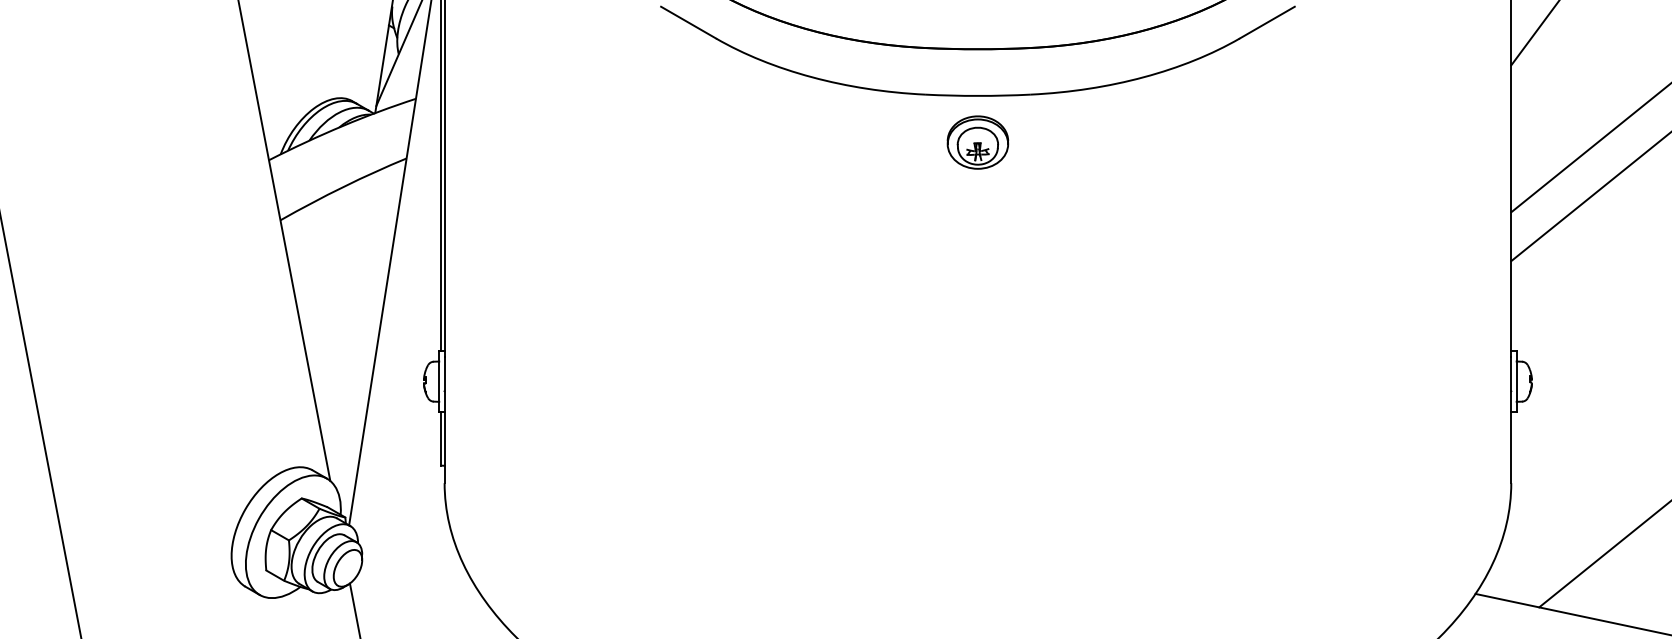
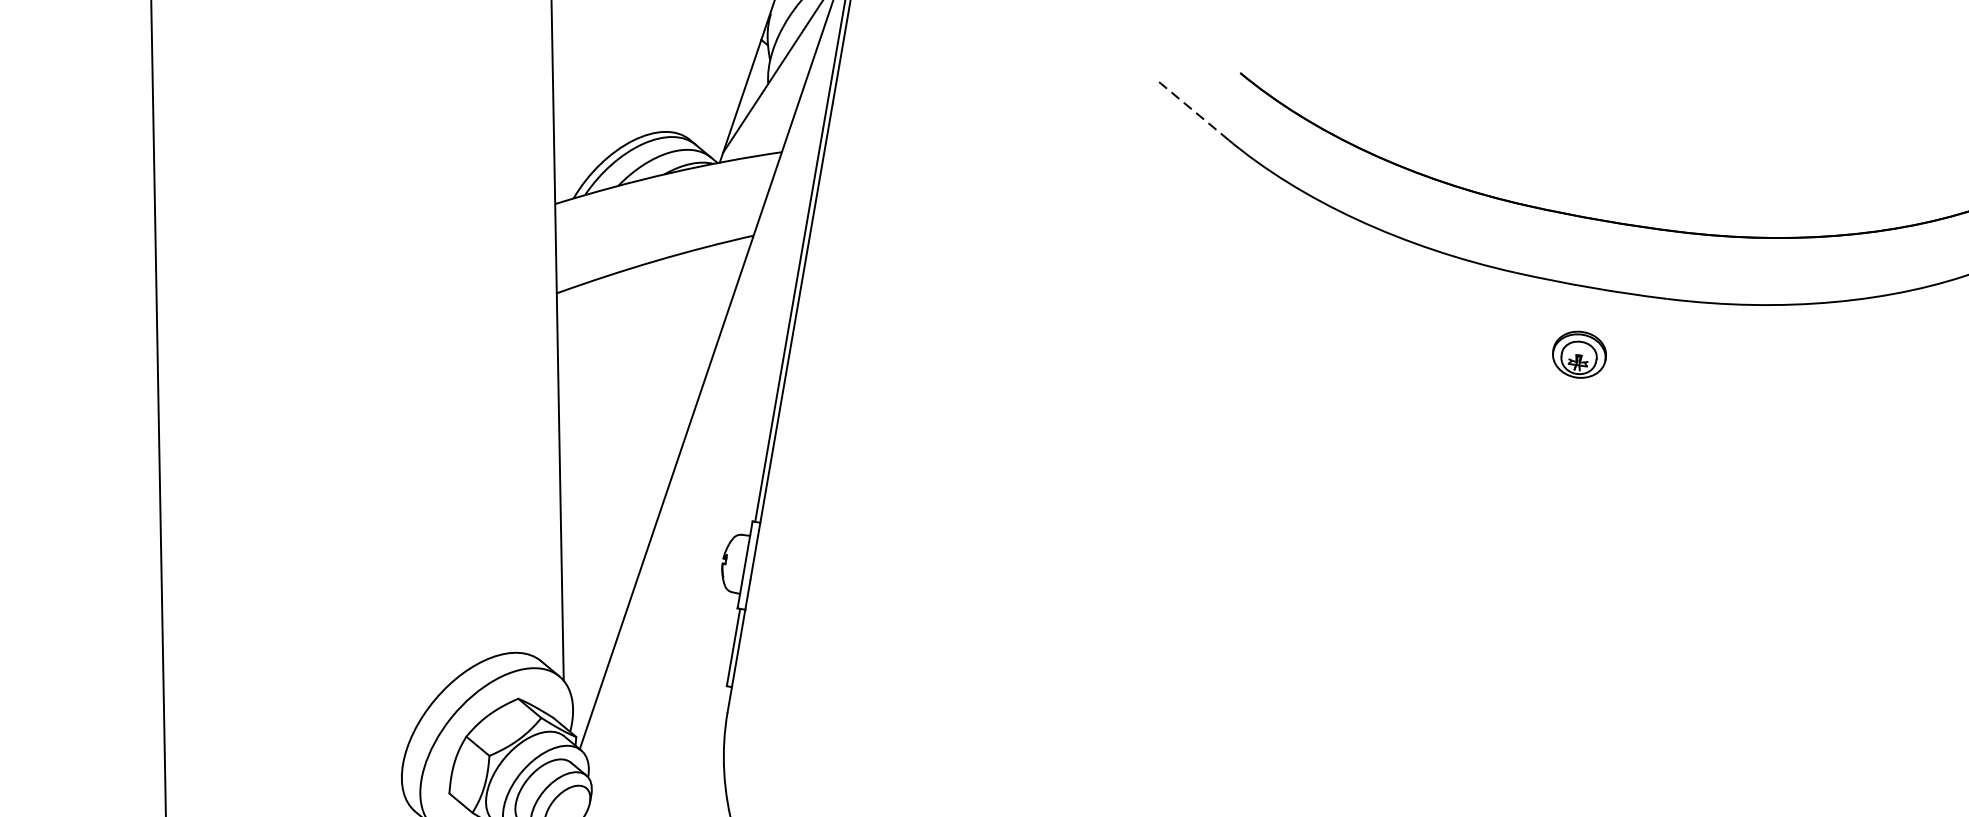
line: (688, 22) -> (1192, 110), solid -> dashed
part: (977, 142) -> (1578, 354), size x0.6

